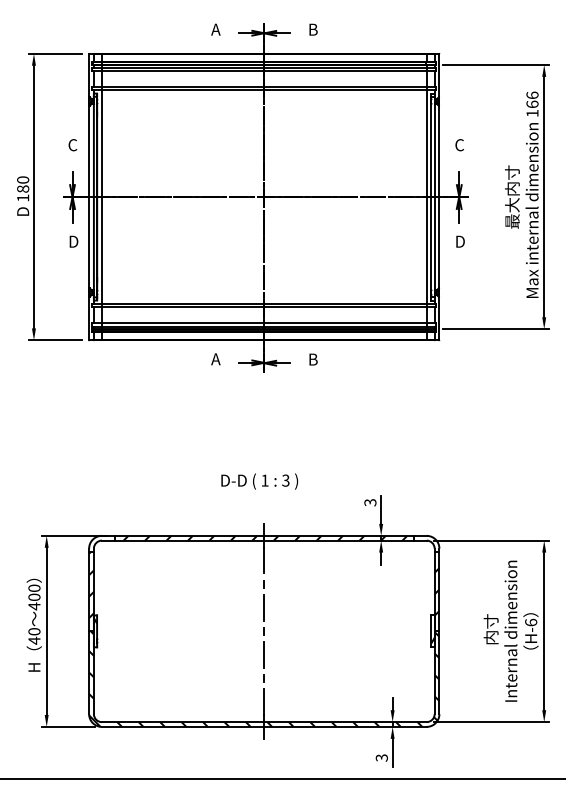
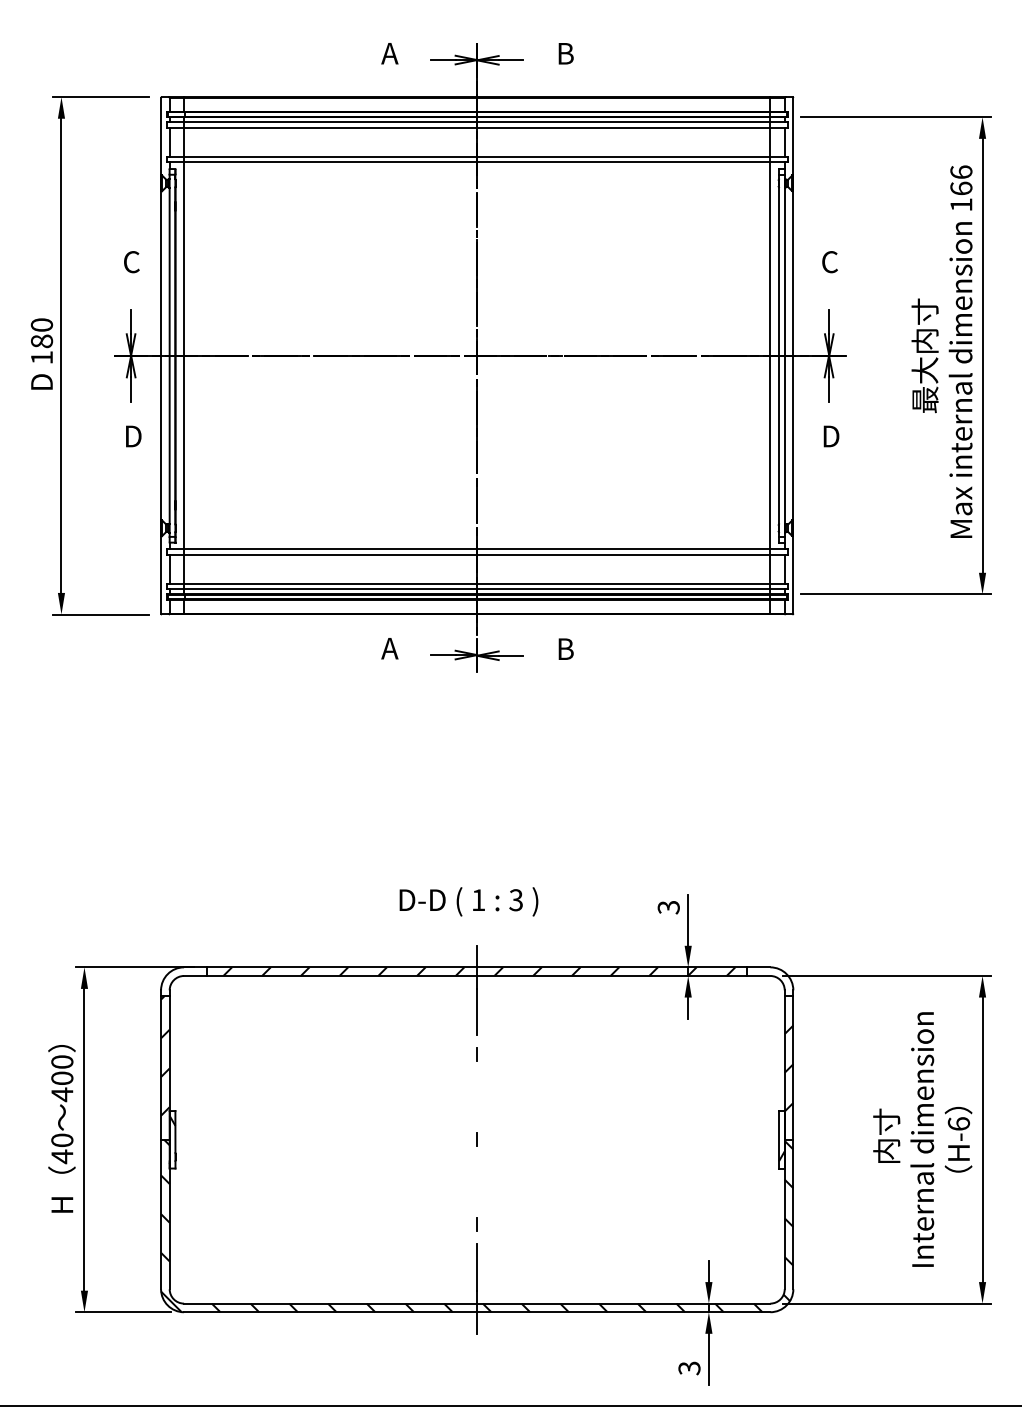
text: (259, 481) -> (468, 901), moved
line: (264, 607) -> (477, 1096), removed
line: (264, 654) -> (477, 1181), removed

